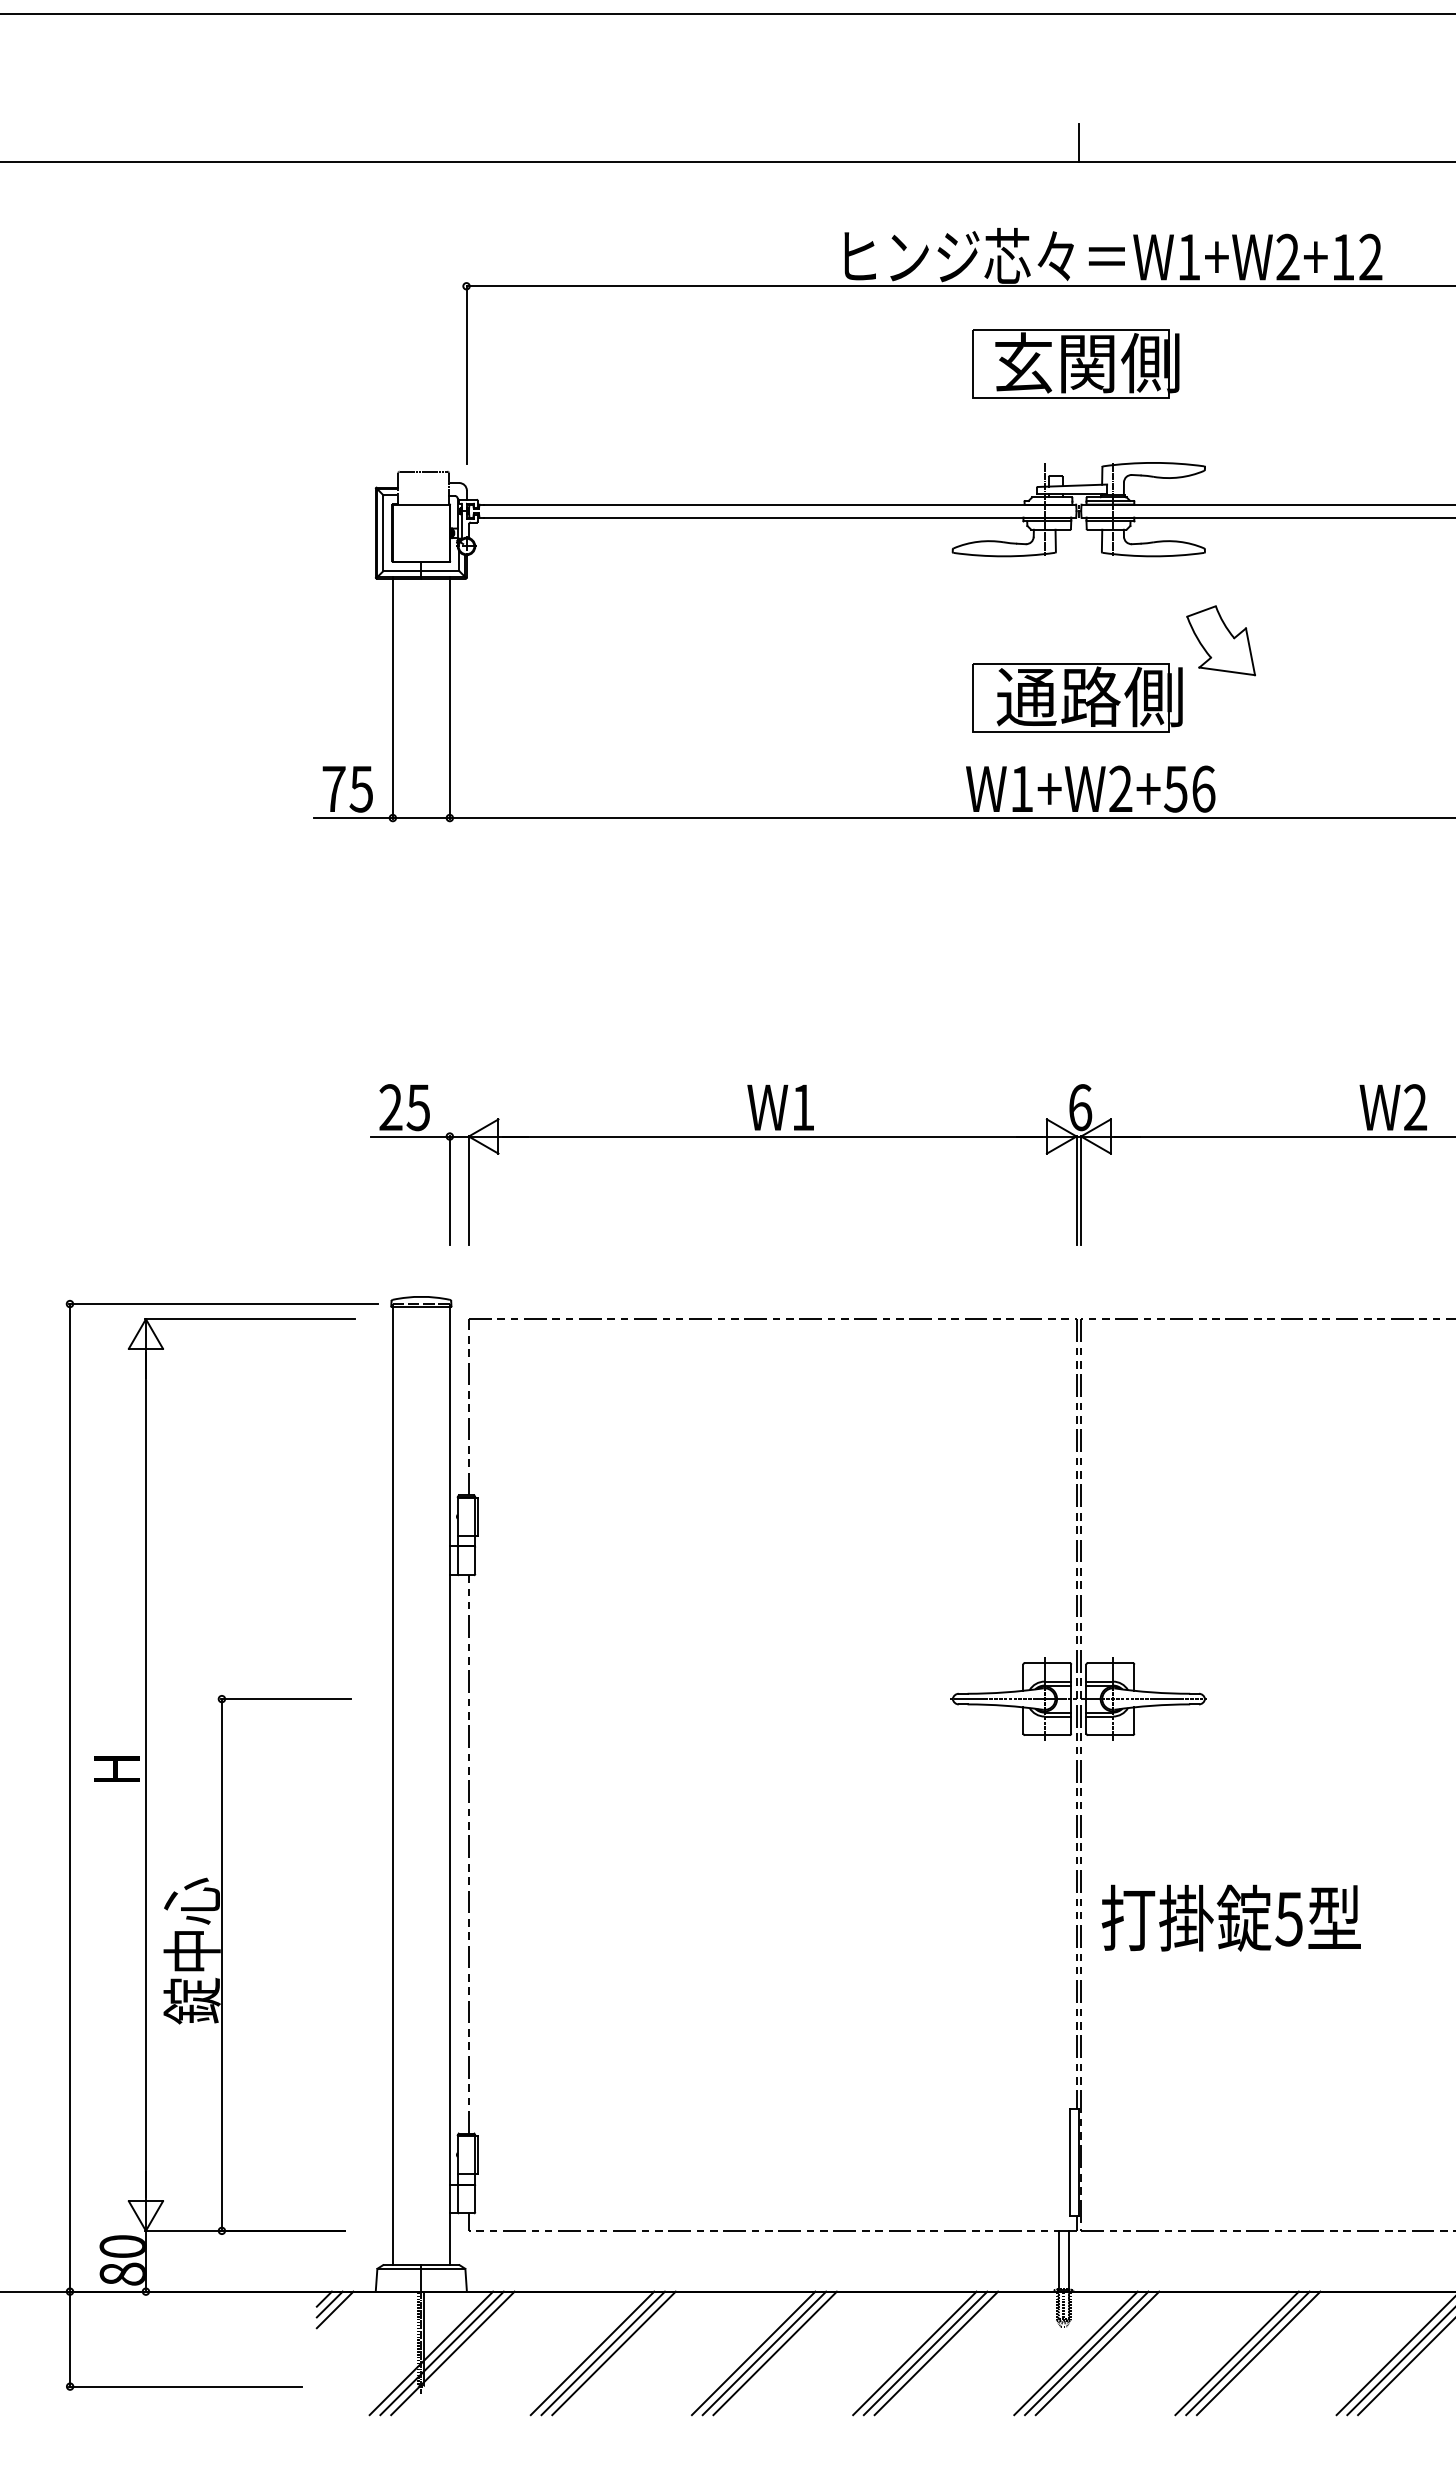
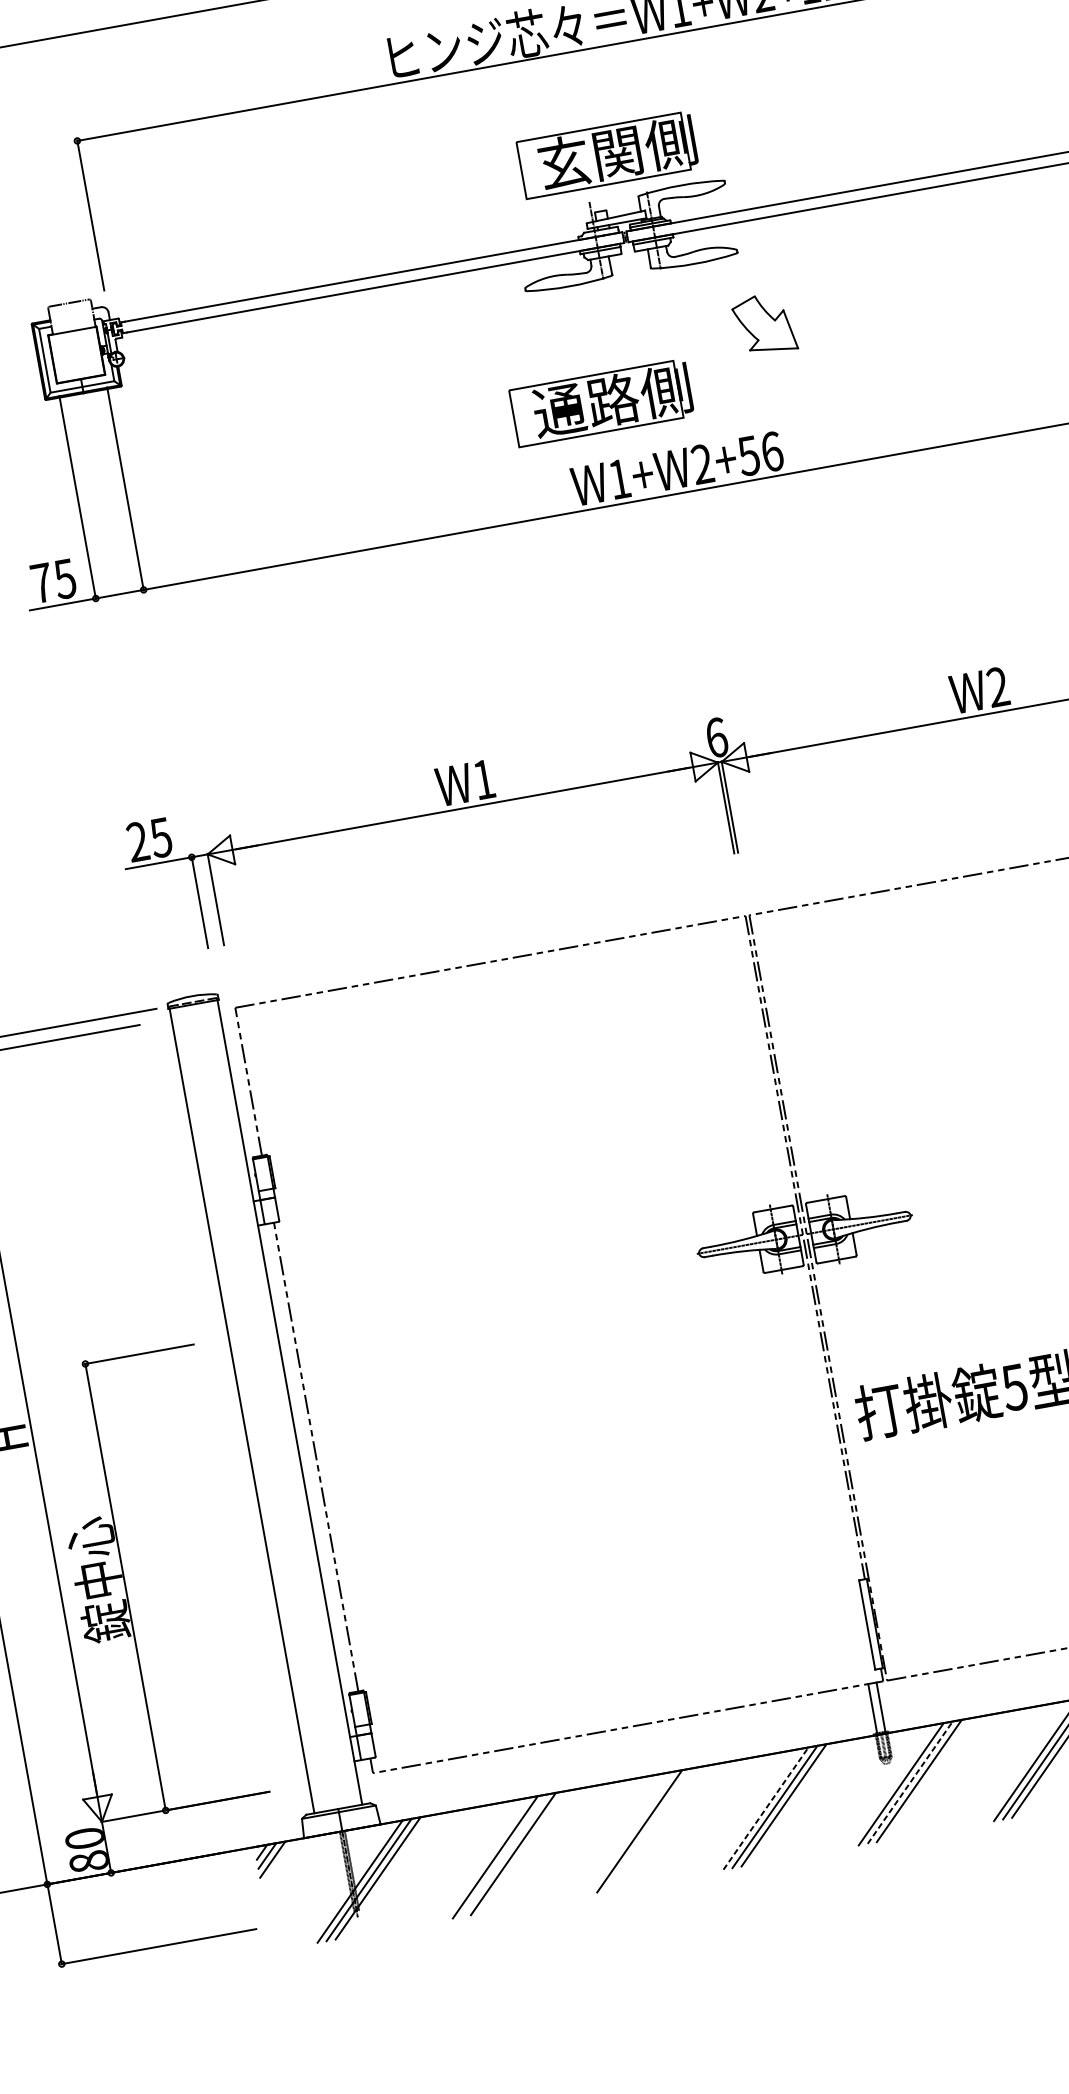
part: (1075, 363) -> (607, 154), moved
part: (1077, 697) -> (602, 402), moved
line: (602, 2353) -> (503, 1855), removed
line: (753, 2353) -> (630, 1833), removed
line: (774, 2353) -> (648, 1829), removed
line: (915, 2353) -> (766, 1808), solid -> dashed
line: (1087, 2353) -> (910, 1782), solid -> dashed

